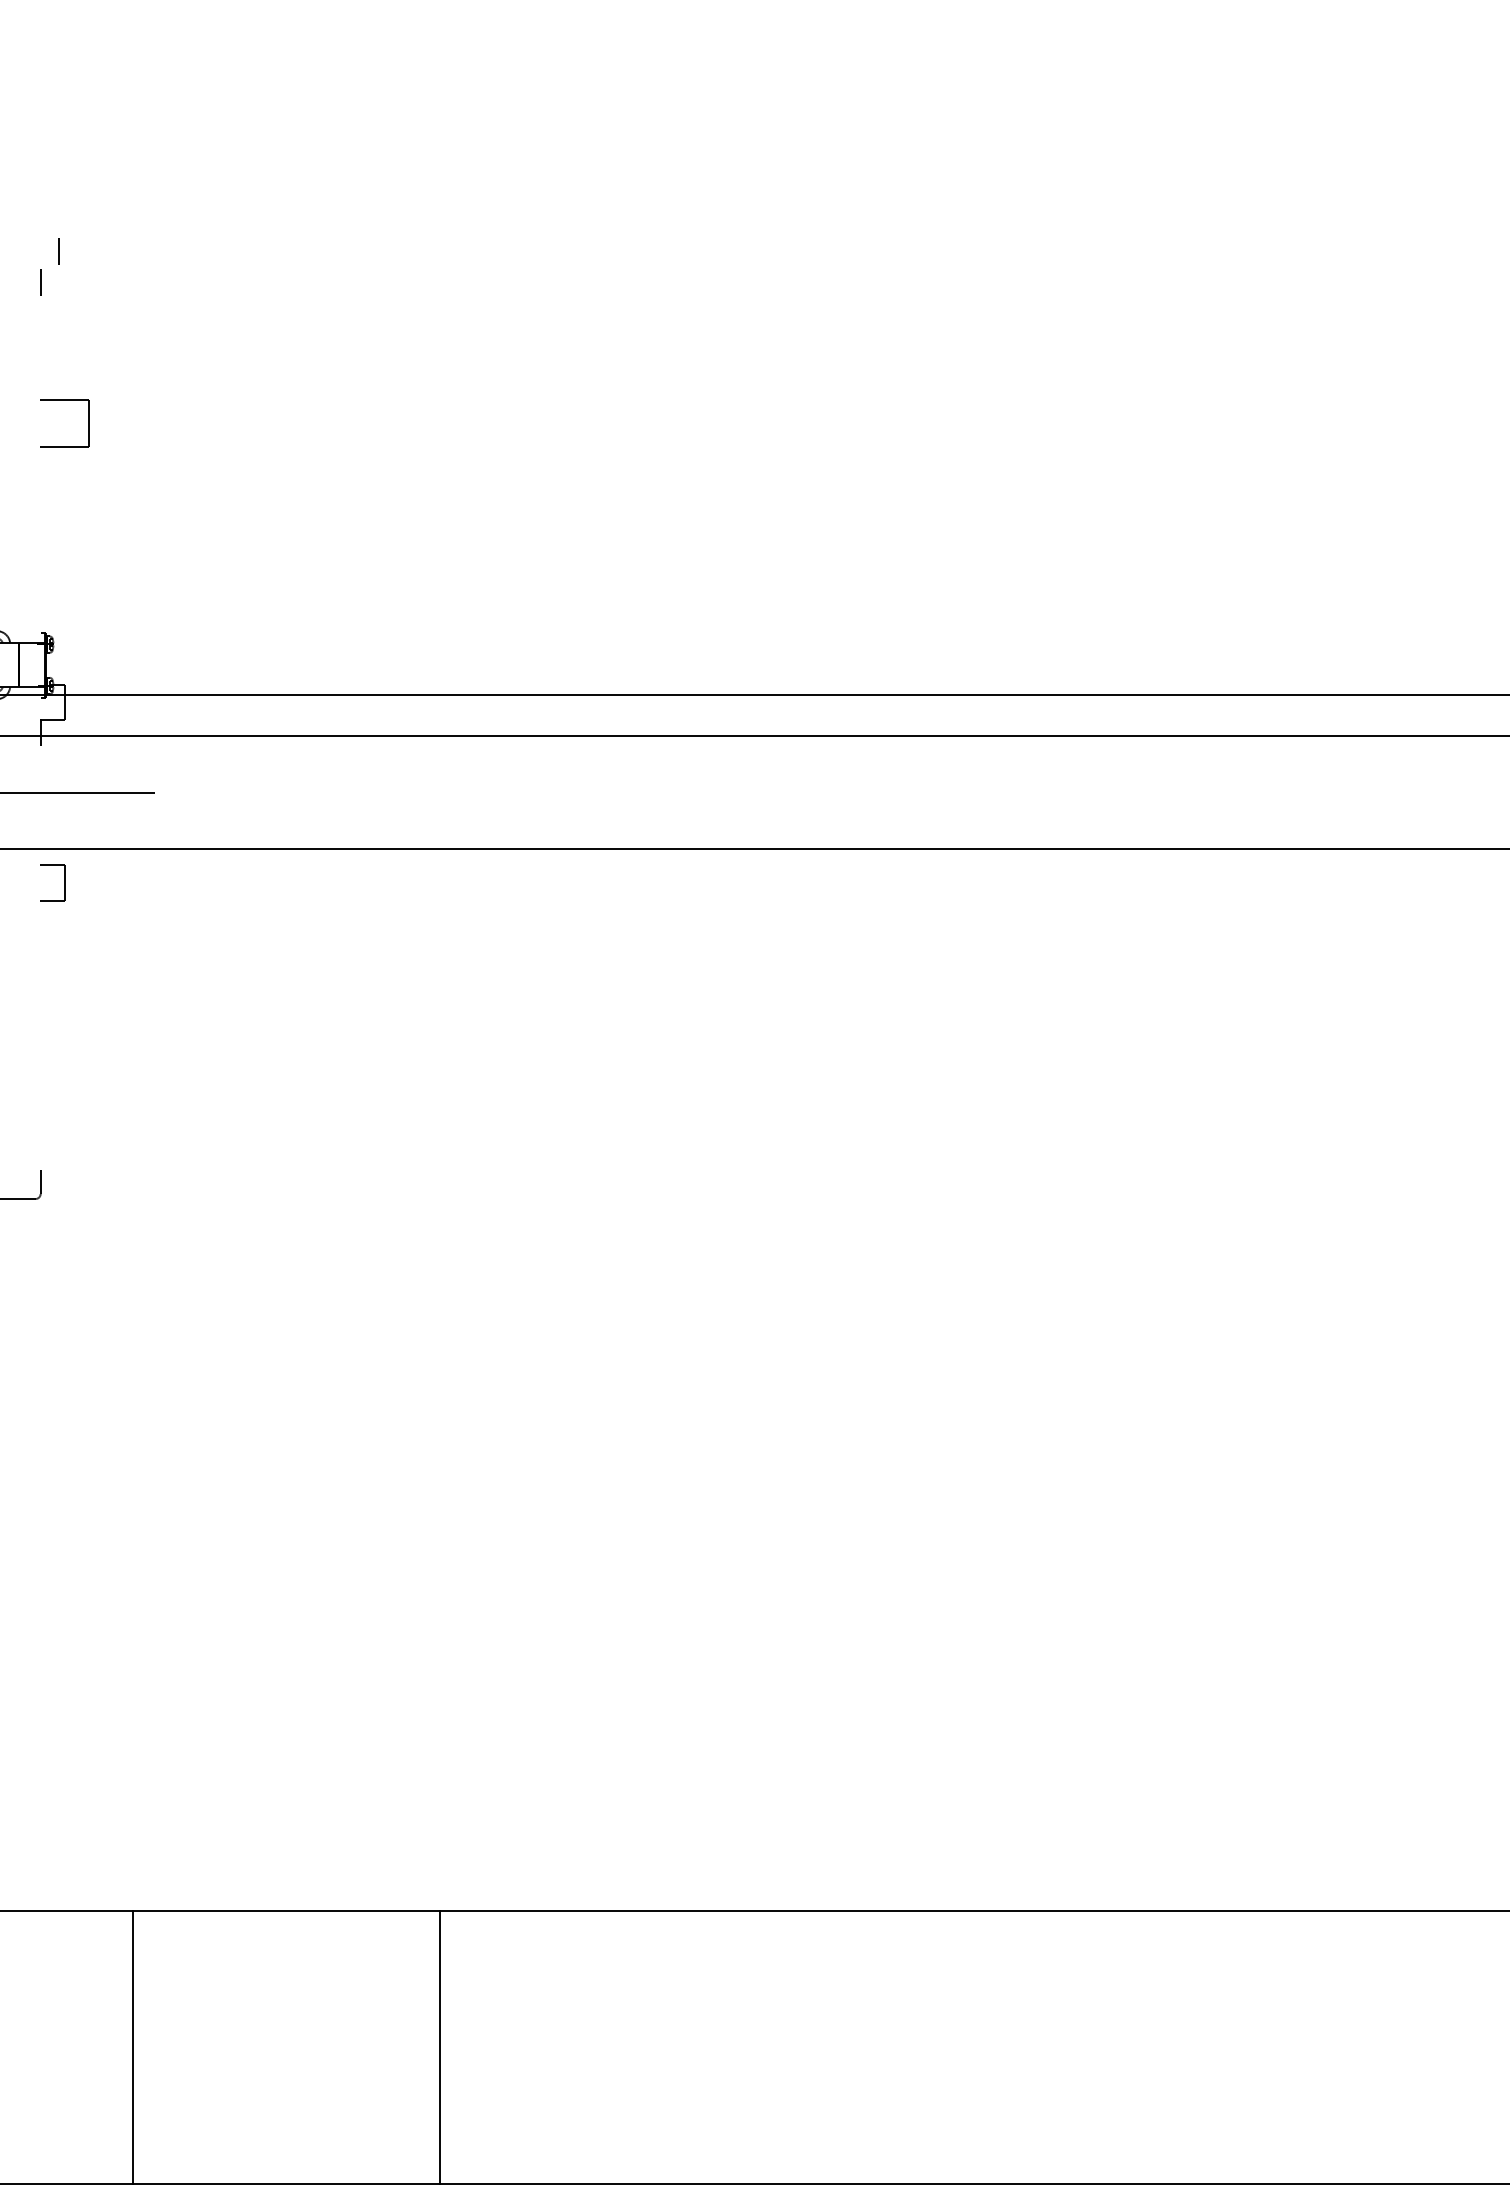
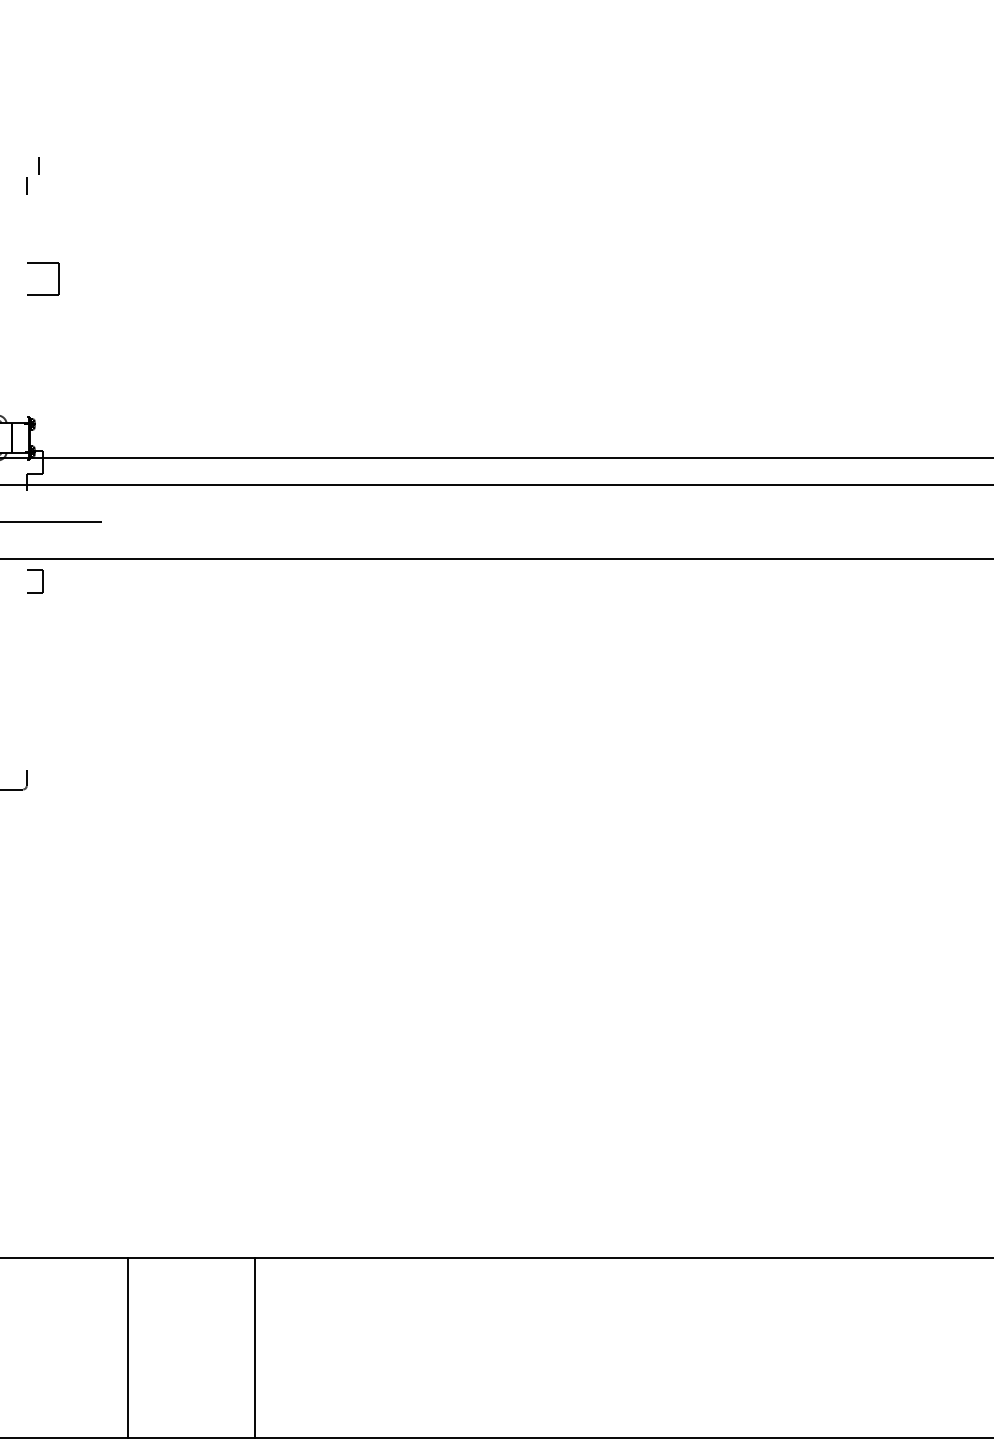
line: (133, 2046) -> (127, 1347), moved
line: (439, 2046) -> (254, 1347), moved

